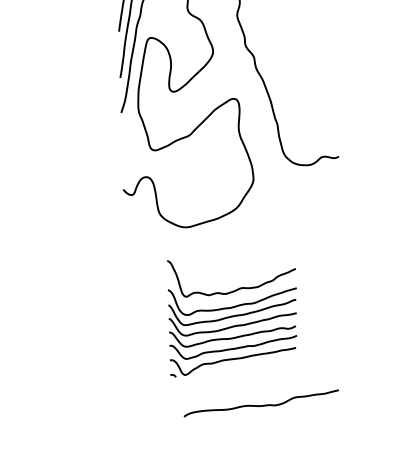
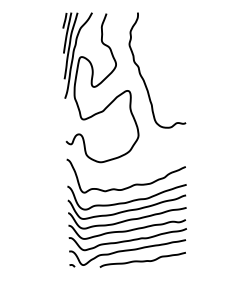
part: (231, 317) -> (126, 212), size x1.67

